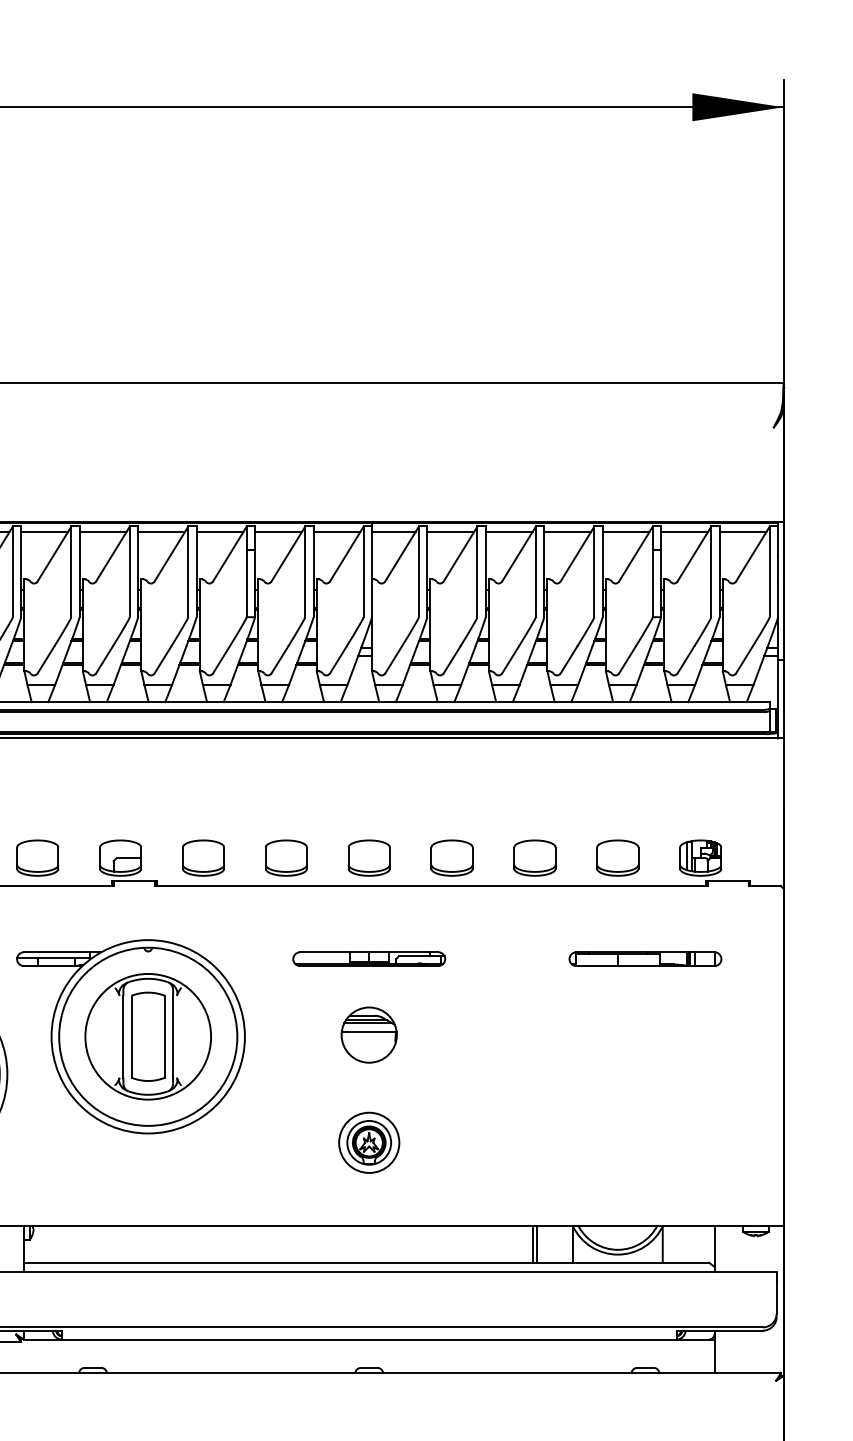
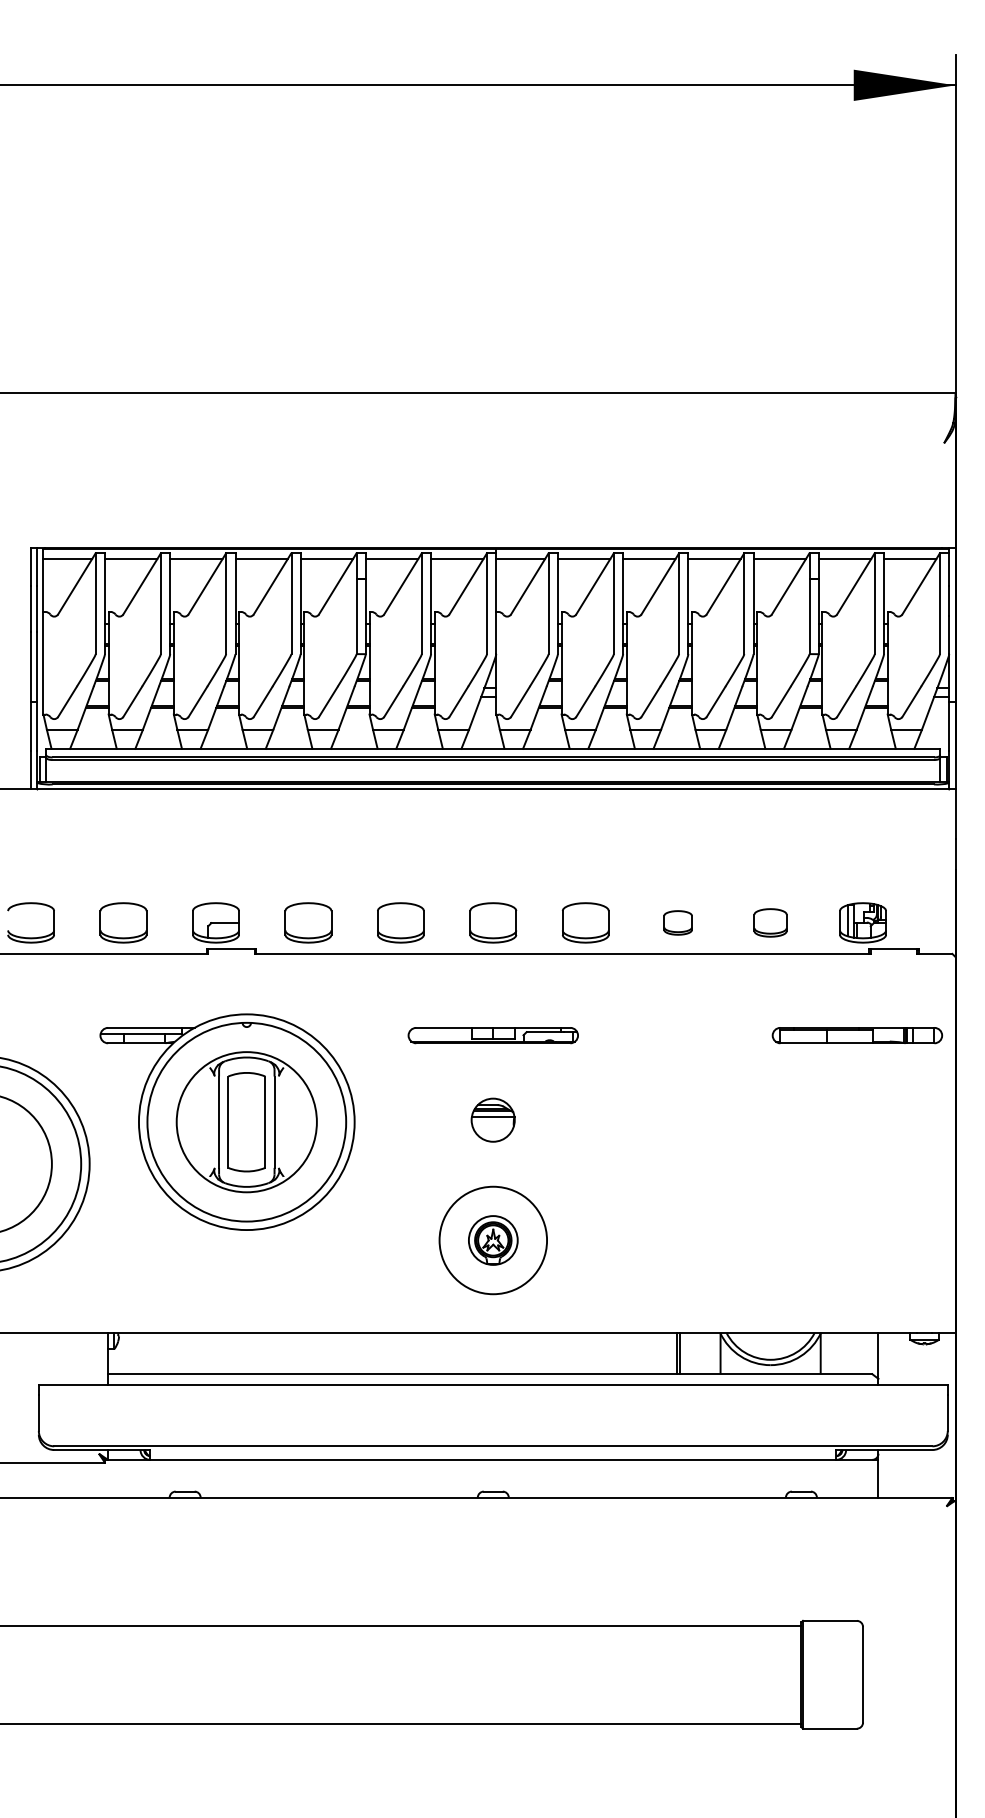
part: (534, 857) -> (677, 922), size x0.6
part: (617, 857) -> (770, 922), size x0.7
part: (645, 959) -> (857, 1035), moved
part: (368, 1034) -> (492, 1119), size x0.7
circle: (368, 1142) -> (492, 1240), size x1.6

